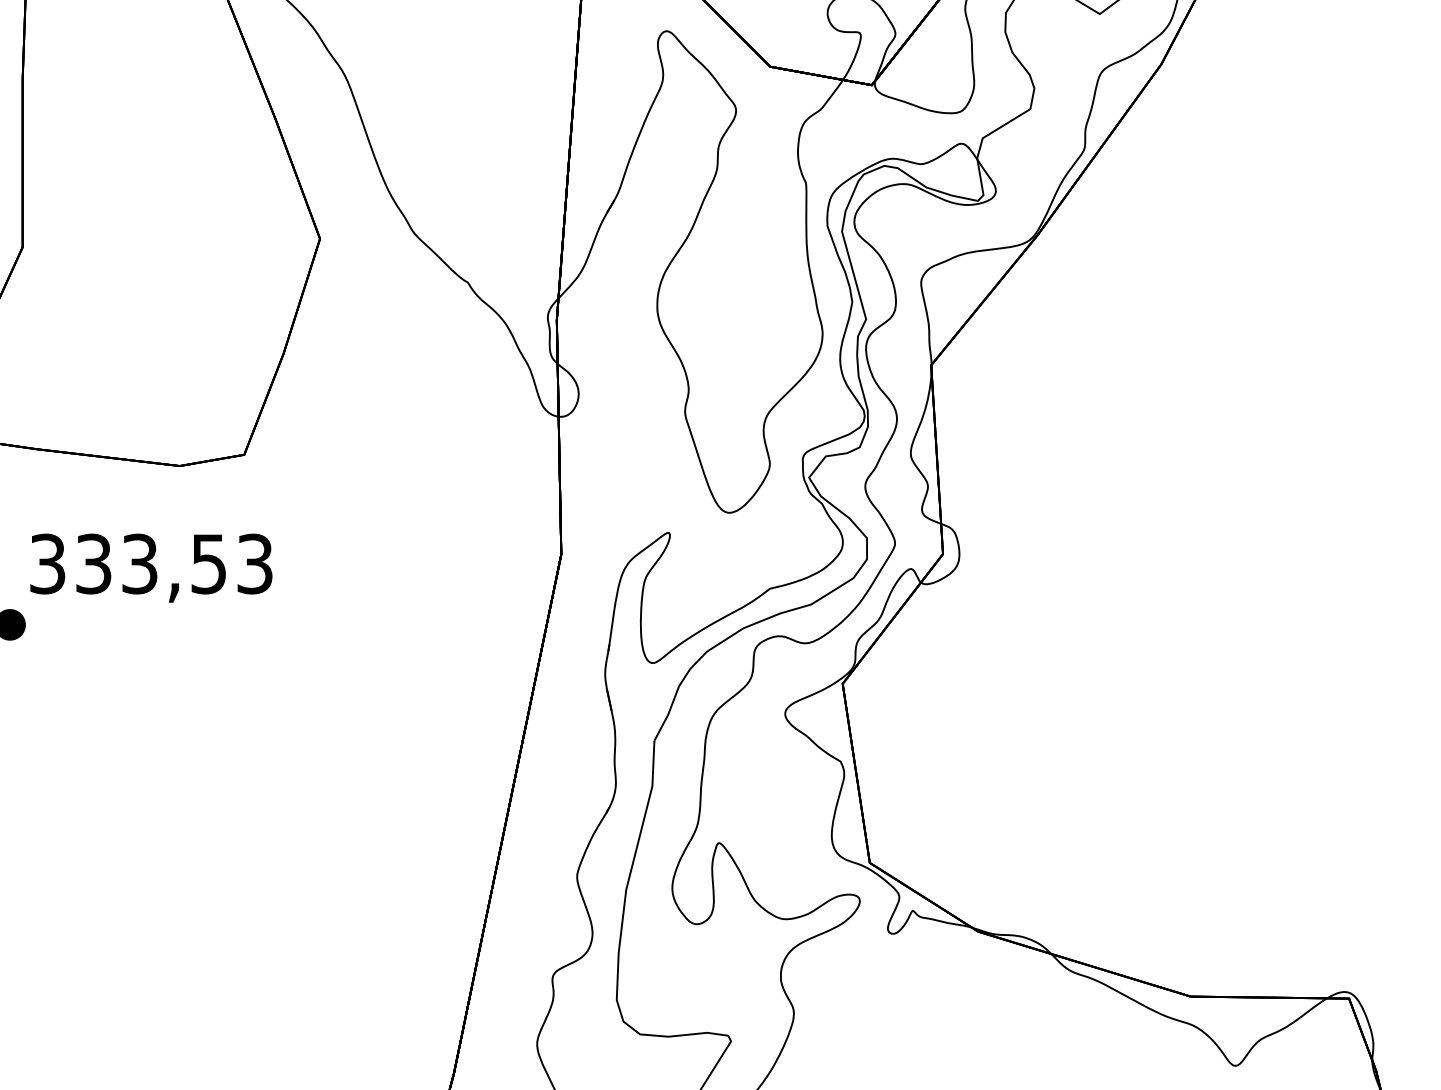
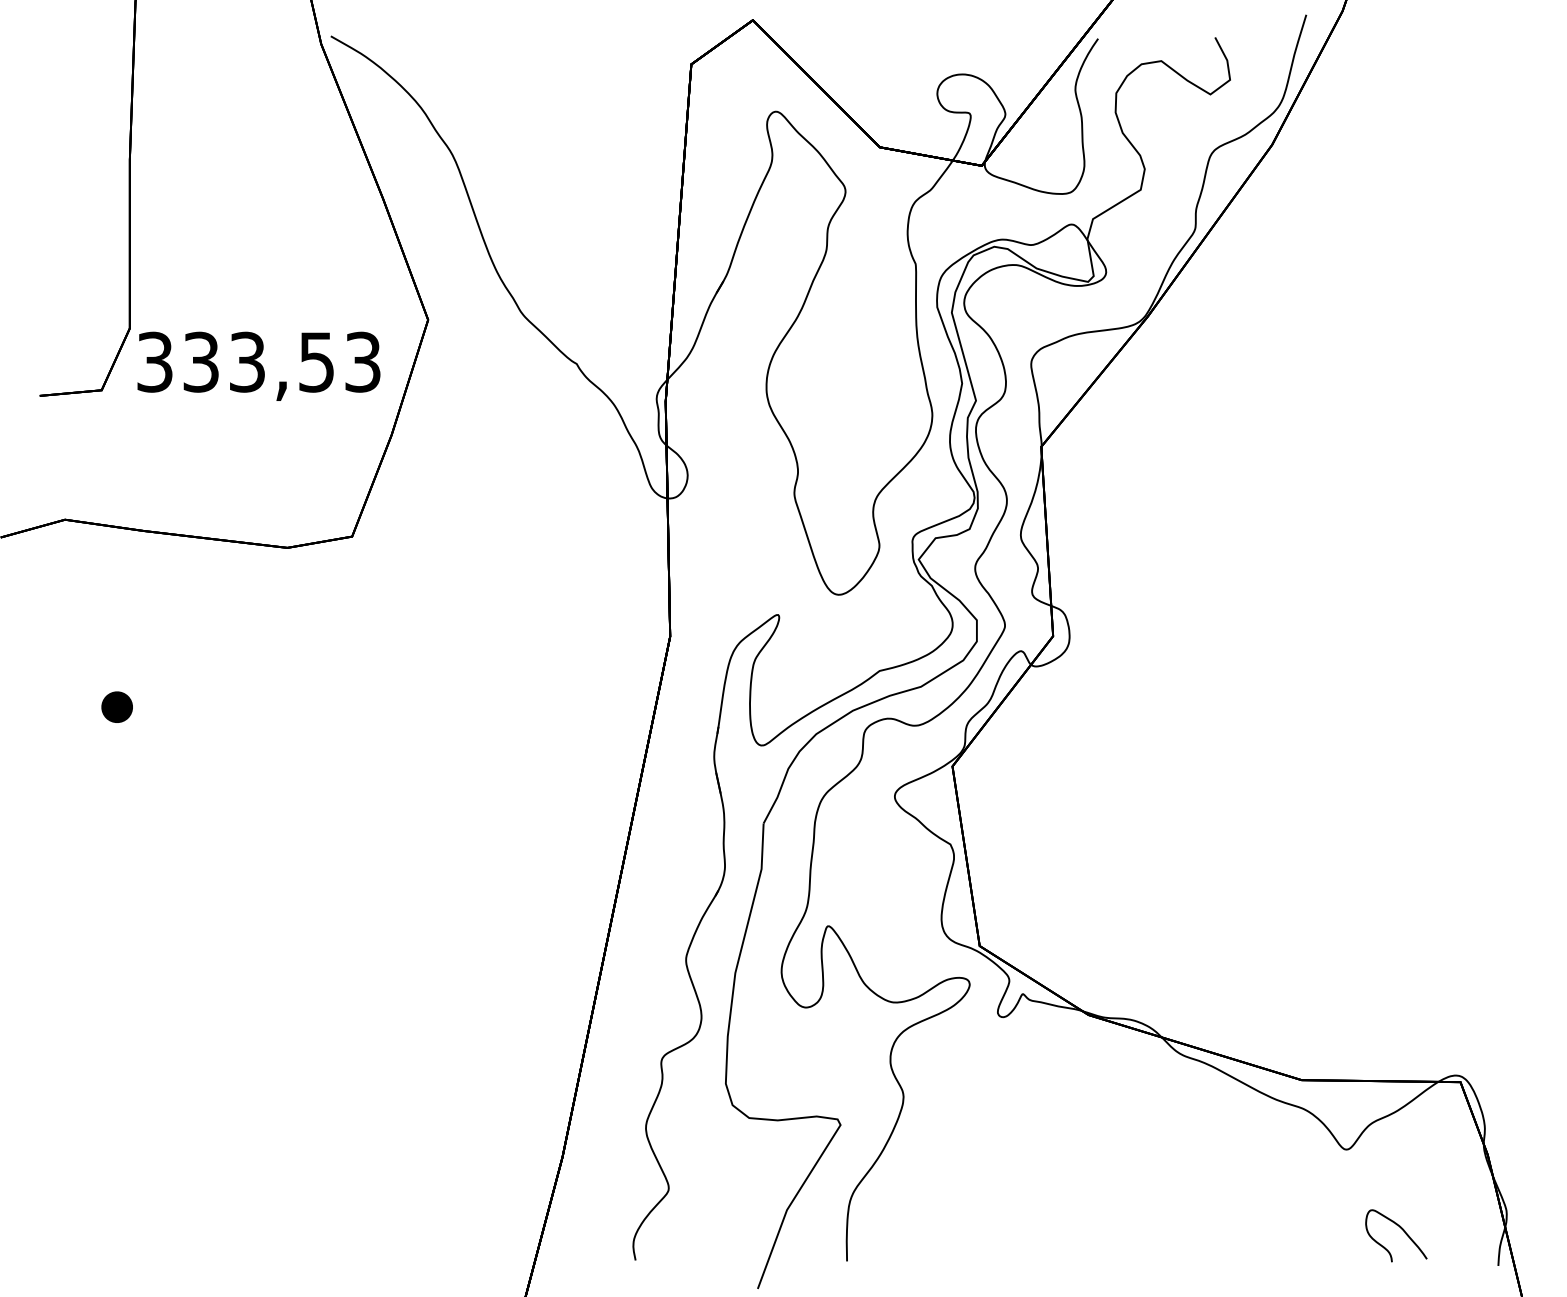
text: (150, 567) -> (258, 365), moved

